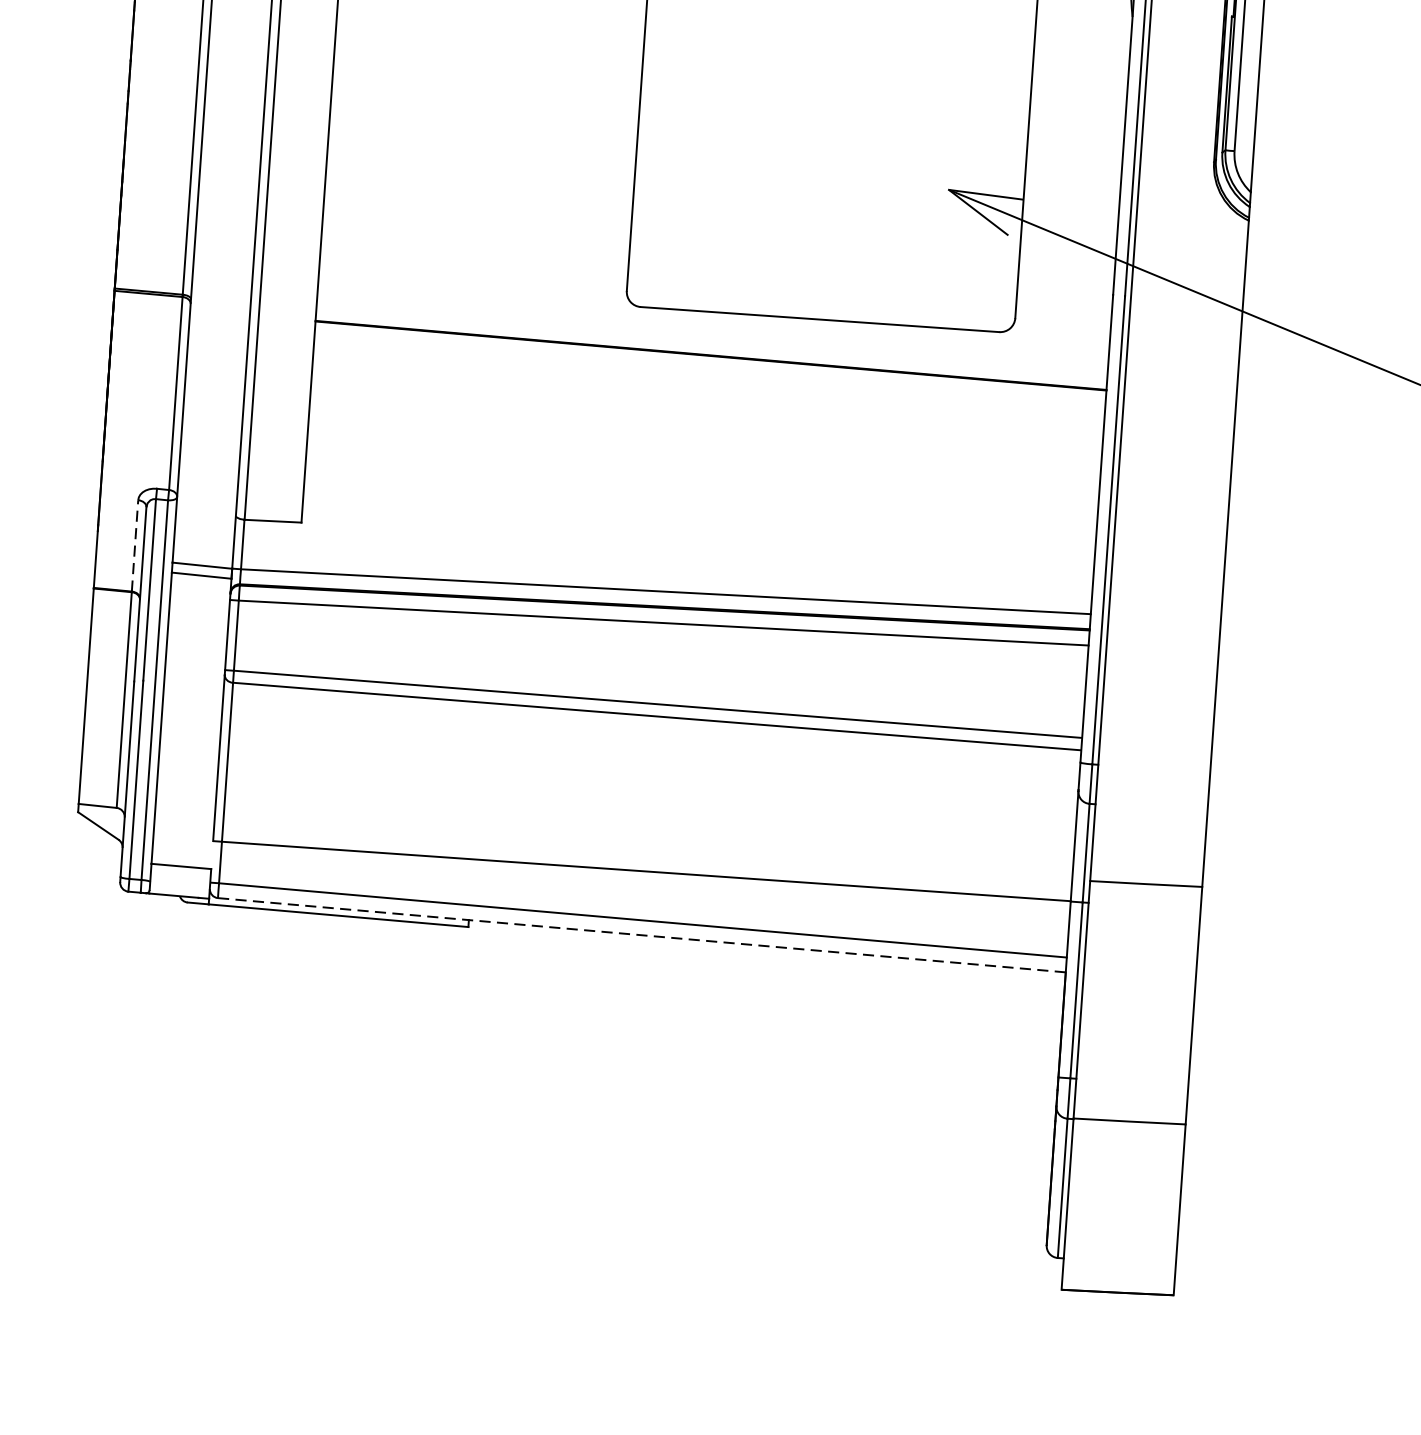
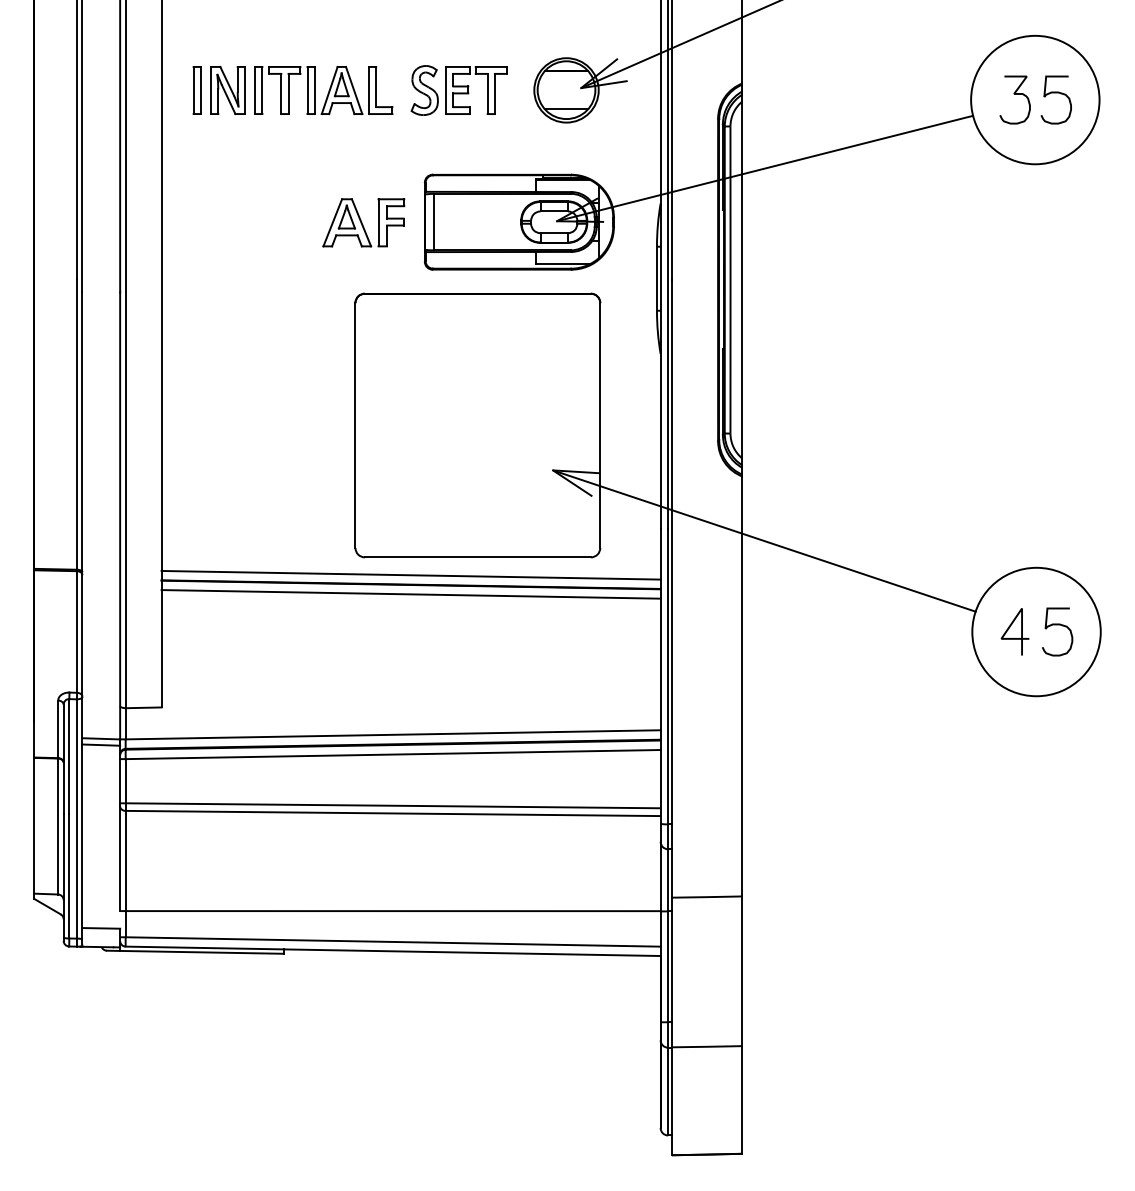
line: (711, 339) -> (410, 574), added
line: (708, 370) -> (410, 594), added
line: (135, 546) -> (58, 729), dashed -> solid
line: (642, 935) -> (393, 951), dashed -> solid

